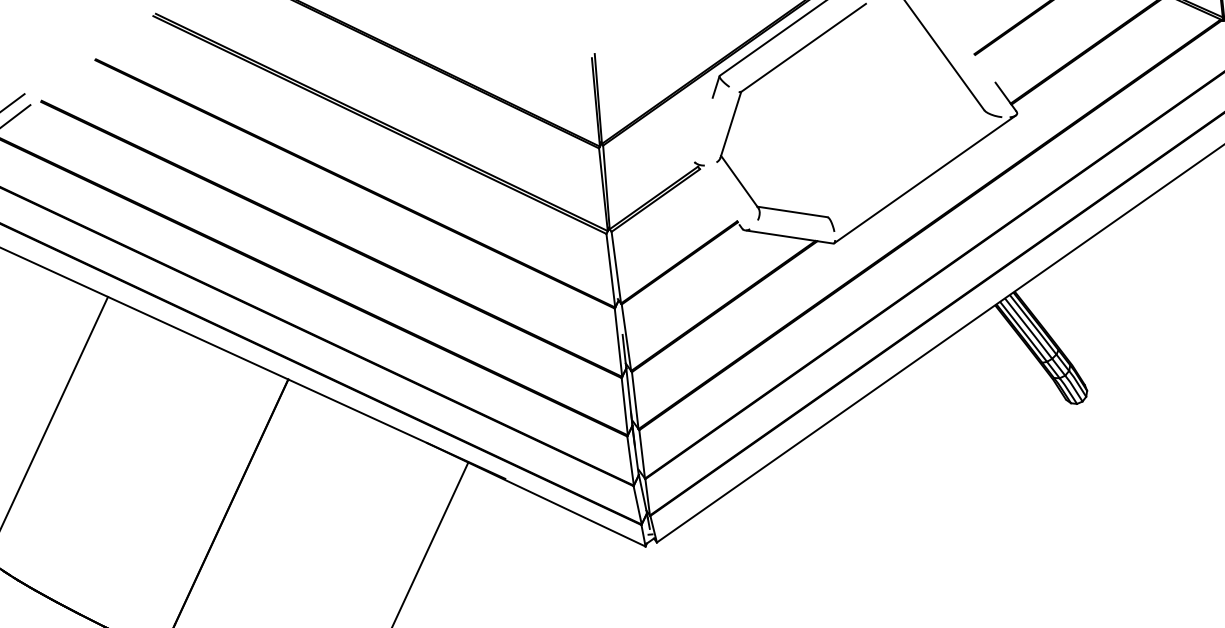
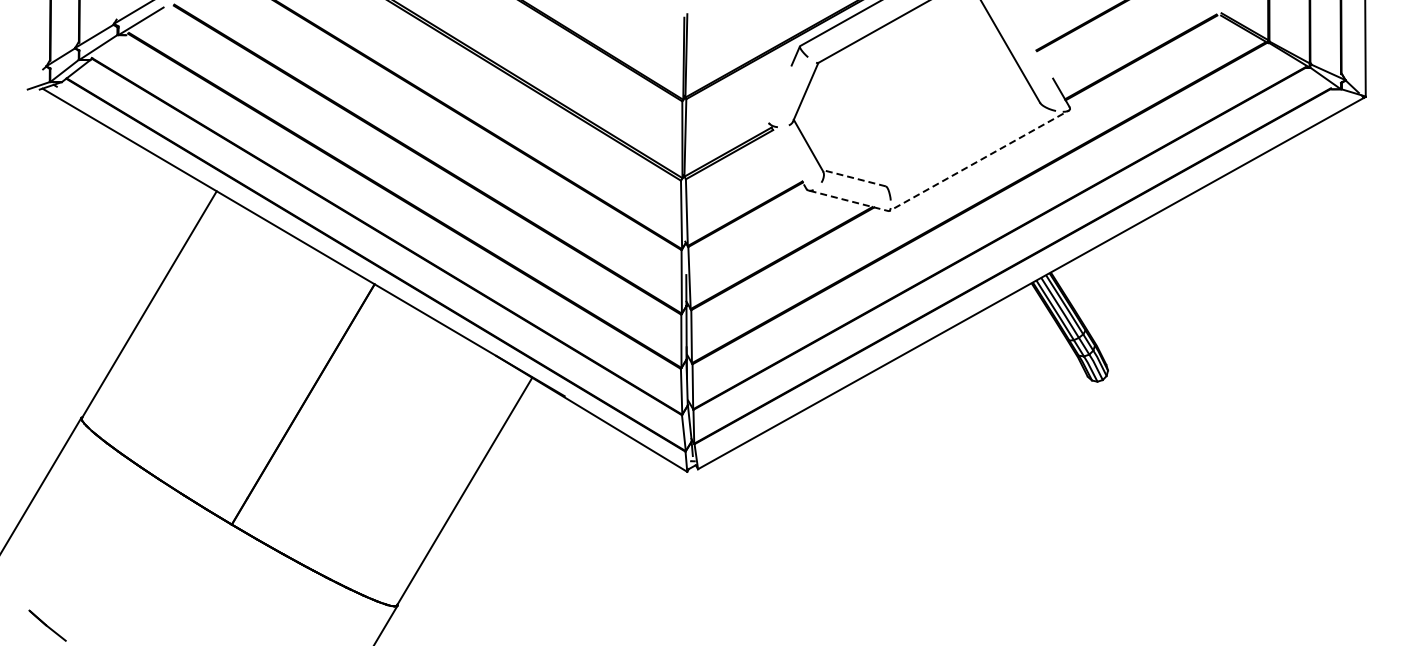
line: (889, 205) -> (943, 181), solid -> dashed
line: (792, 212) -> (854, 178), solid -> dashed

